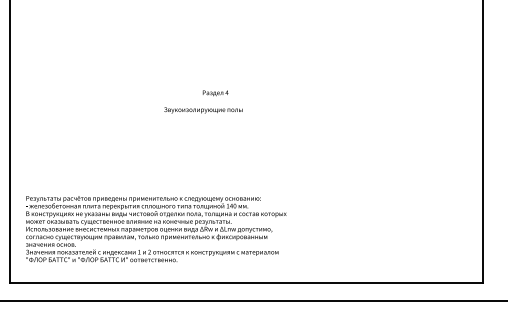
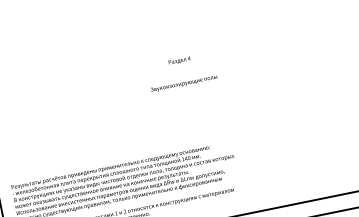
text: (215, 93) -> (179, 61), moved
text: (203, 110) -> (184, 83), moved

